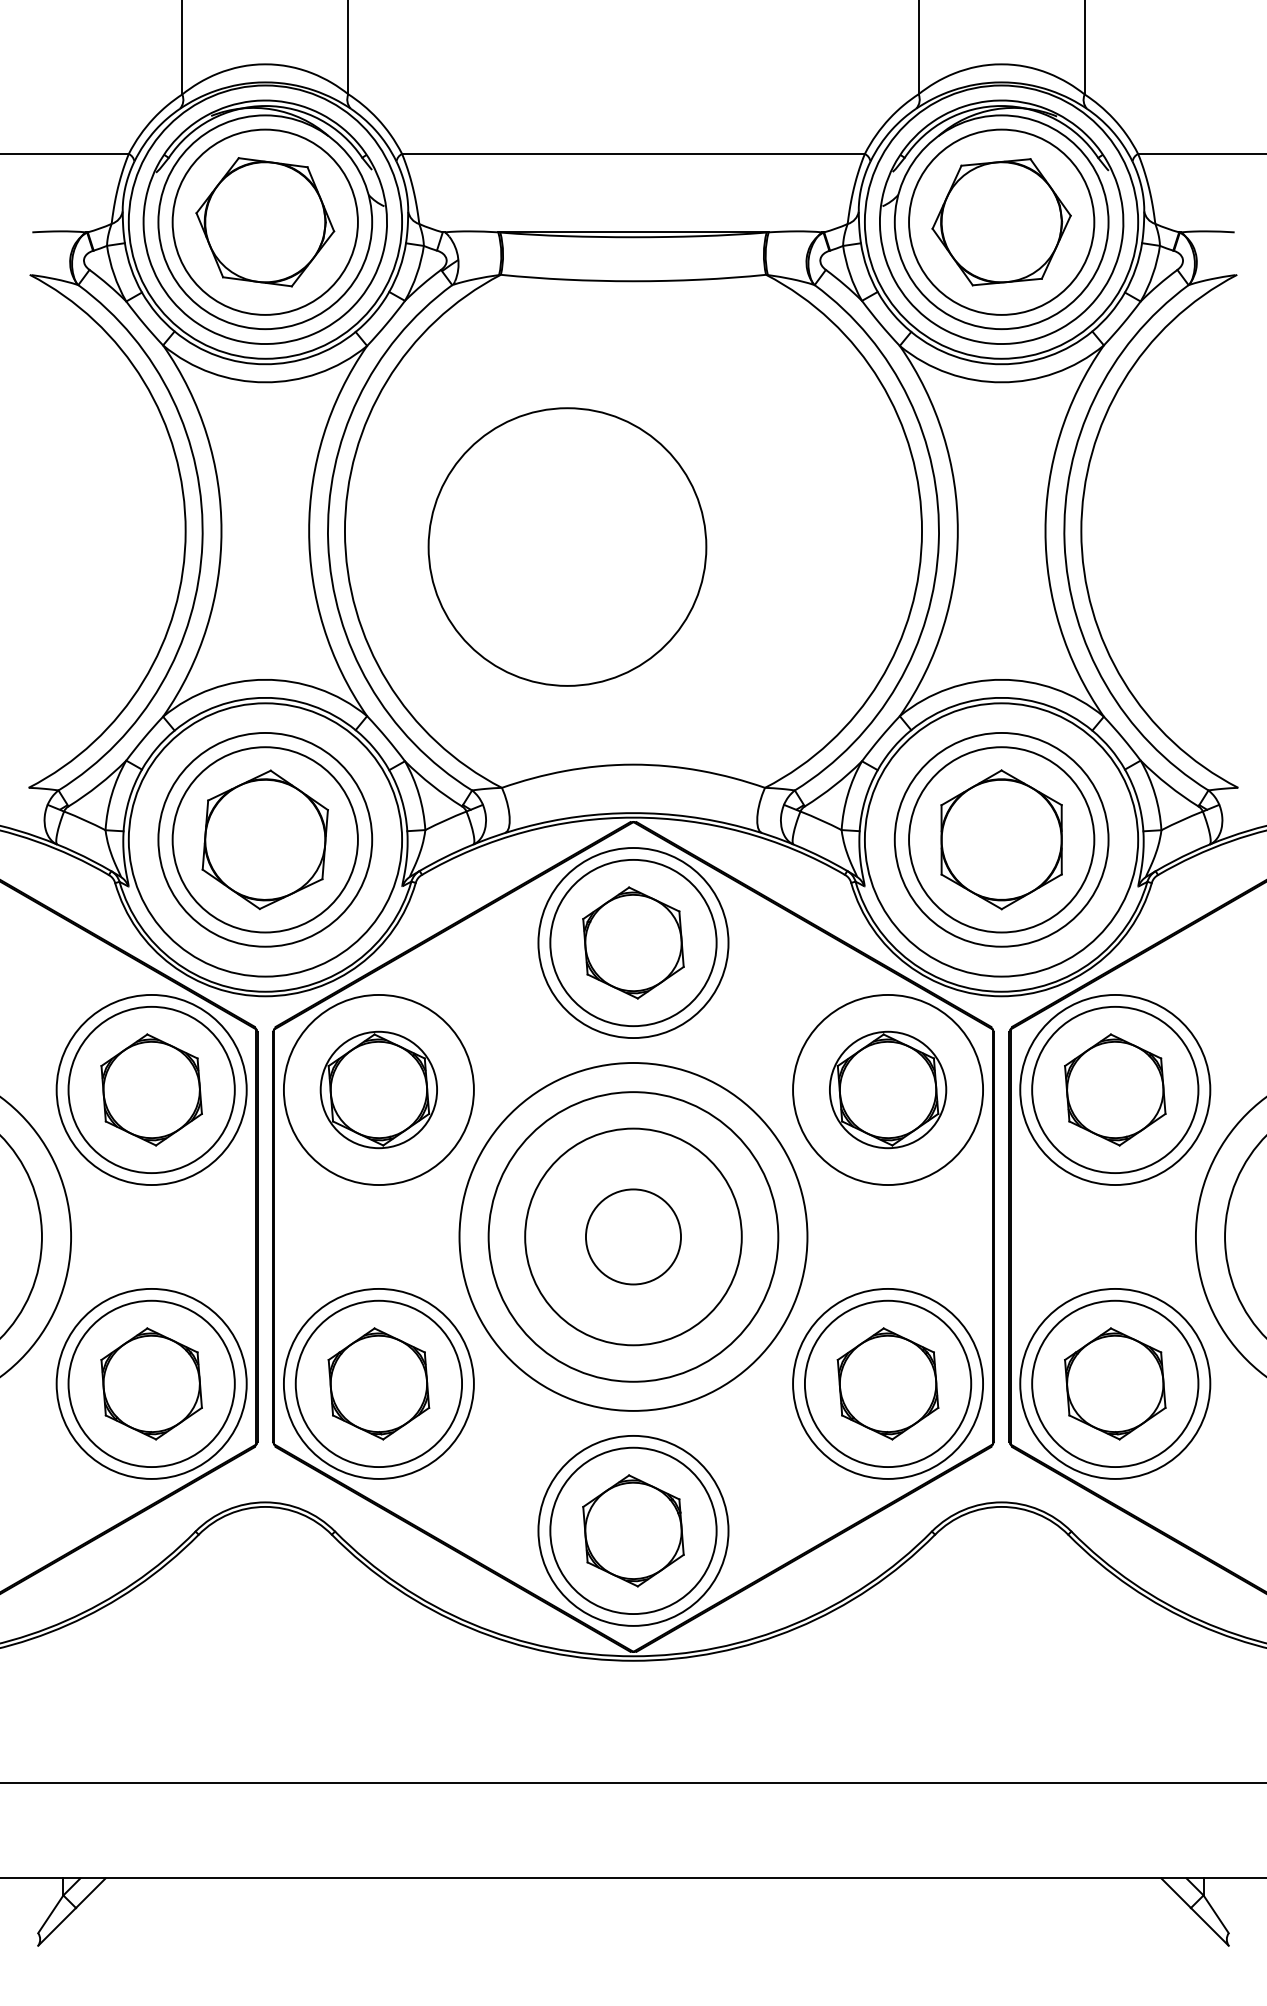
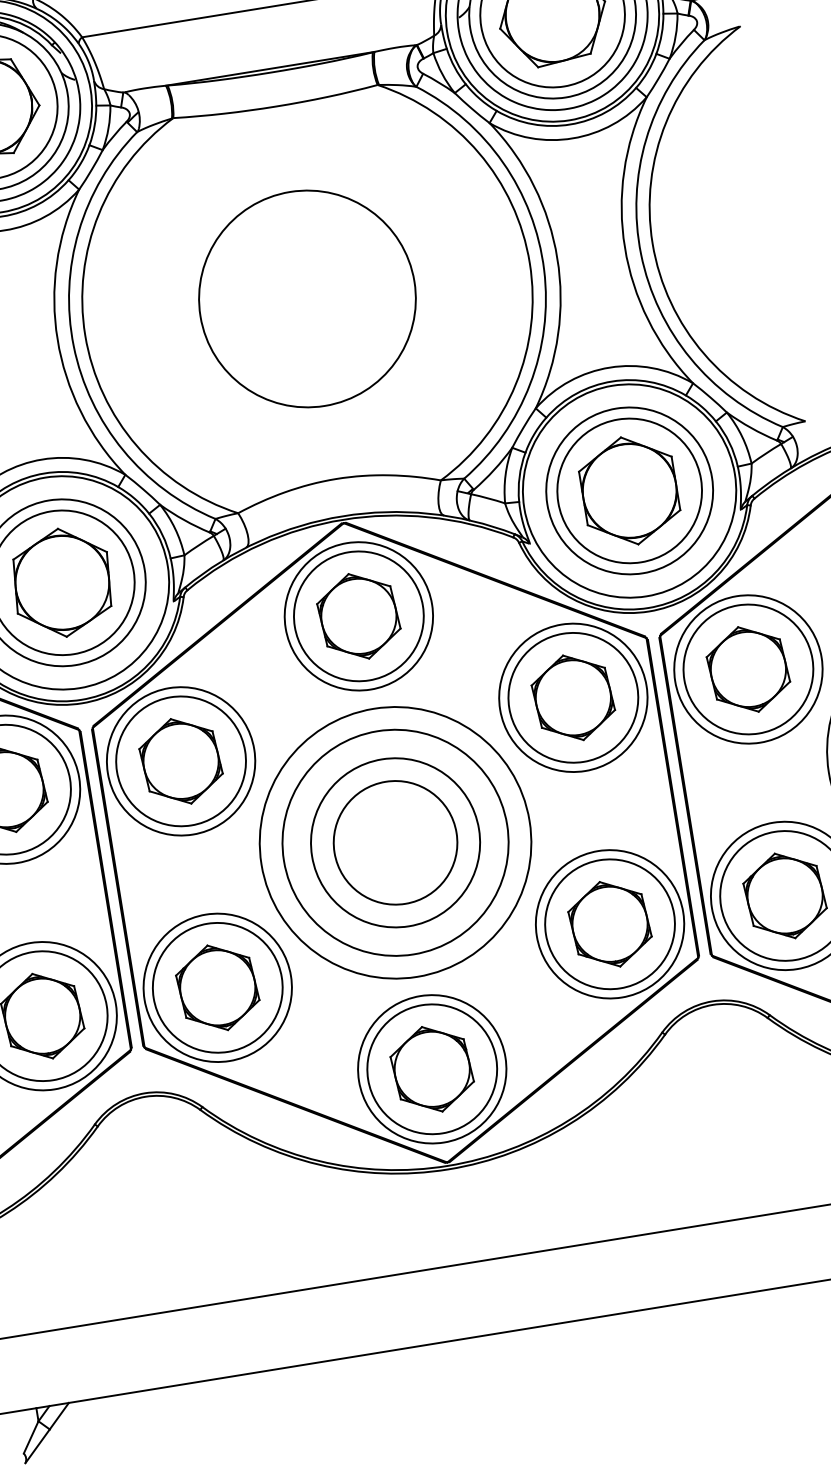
circle: (567, 546) -> (307, 298), moved
circle: (378, 1089) -> (180, 761), size x1.43
circle: (887, 1089) -> (572, 697), size x1.43
circle: (633, 1236) -> (395, 842), size x1.67

